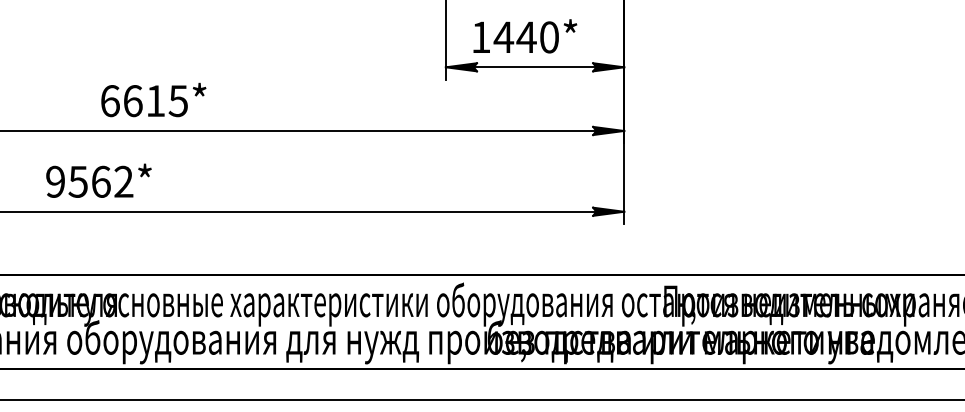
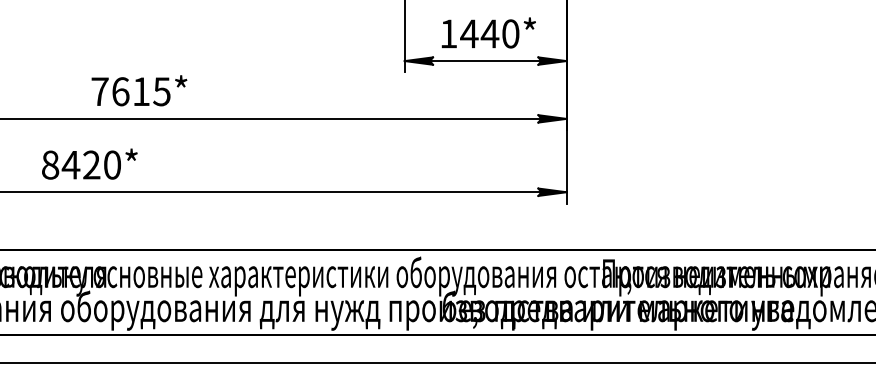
text: (524, 35) -> (488, 32), moved
text: (109, 100) -> (99, 91), 6615* -> 7615*
text: (89, 181) -> (81, 164), 9562* -> 8420*

